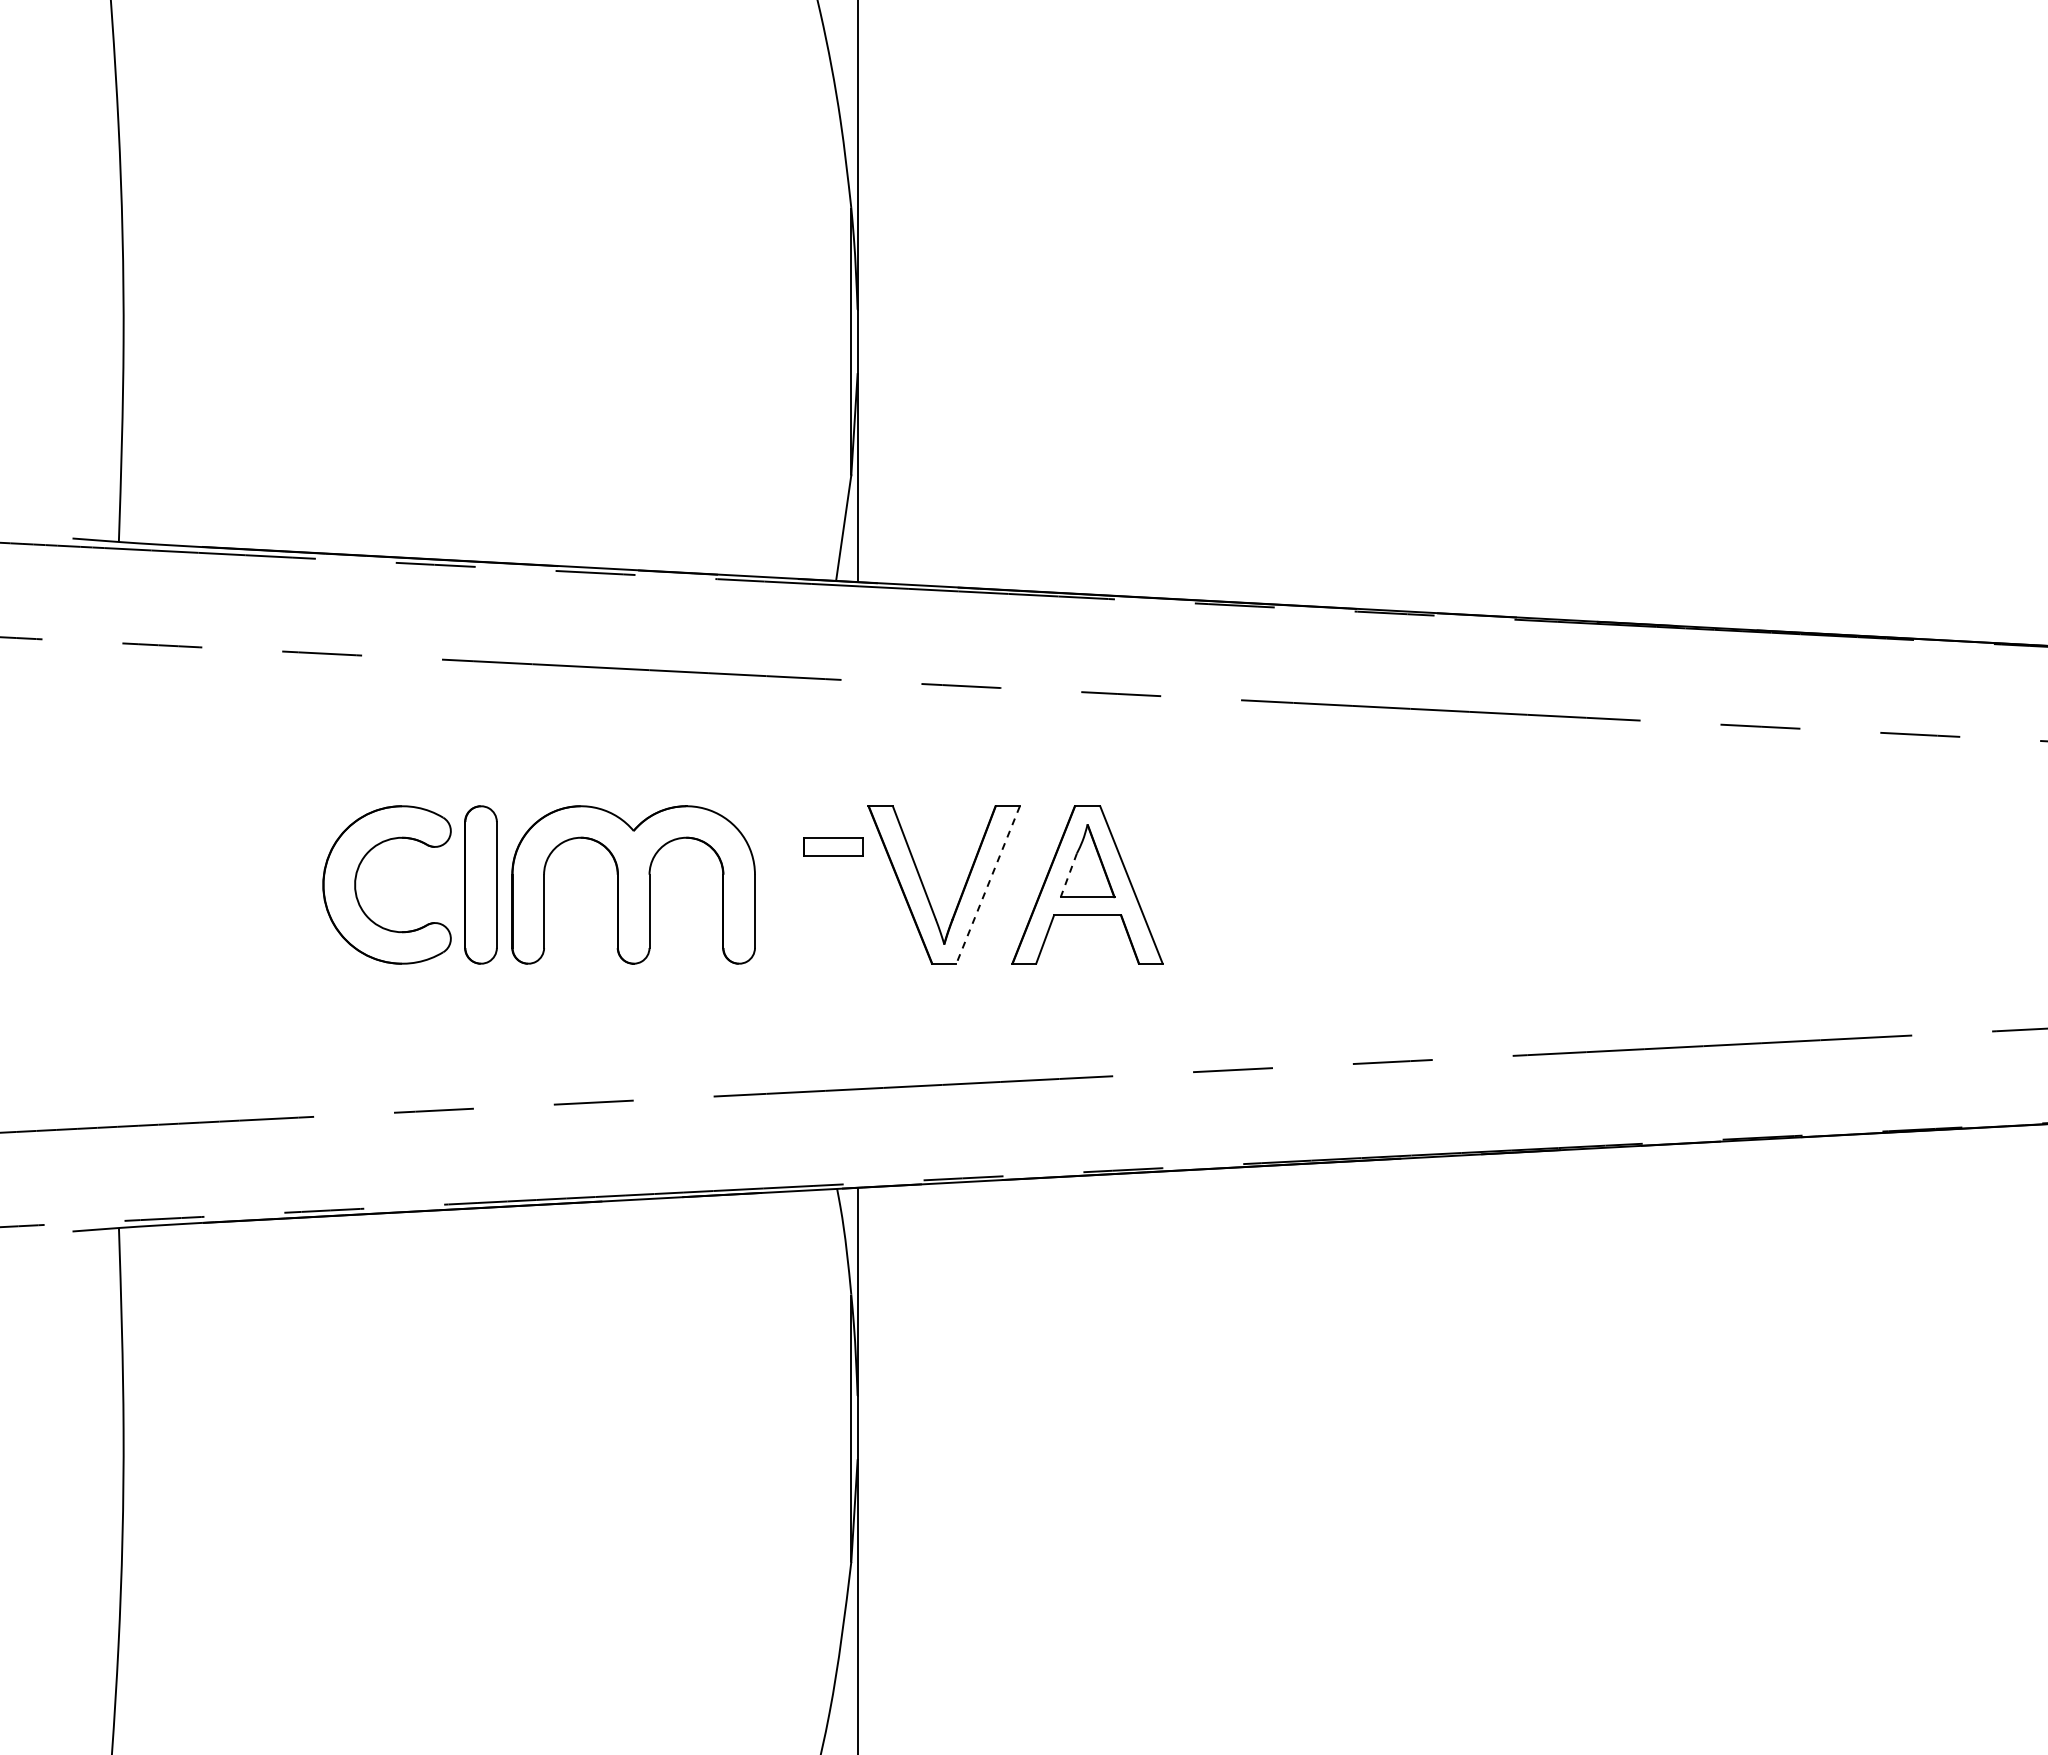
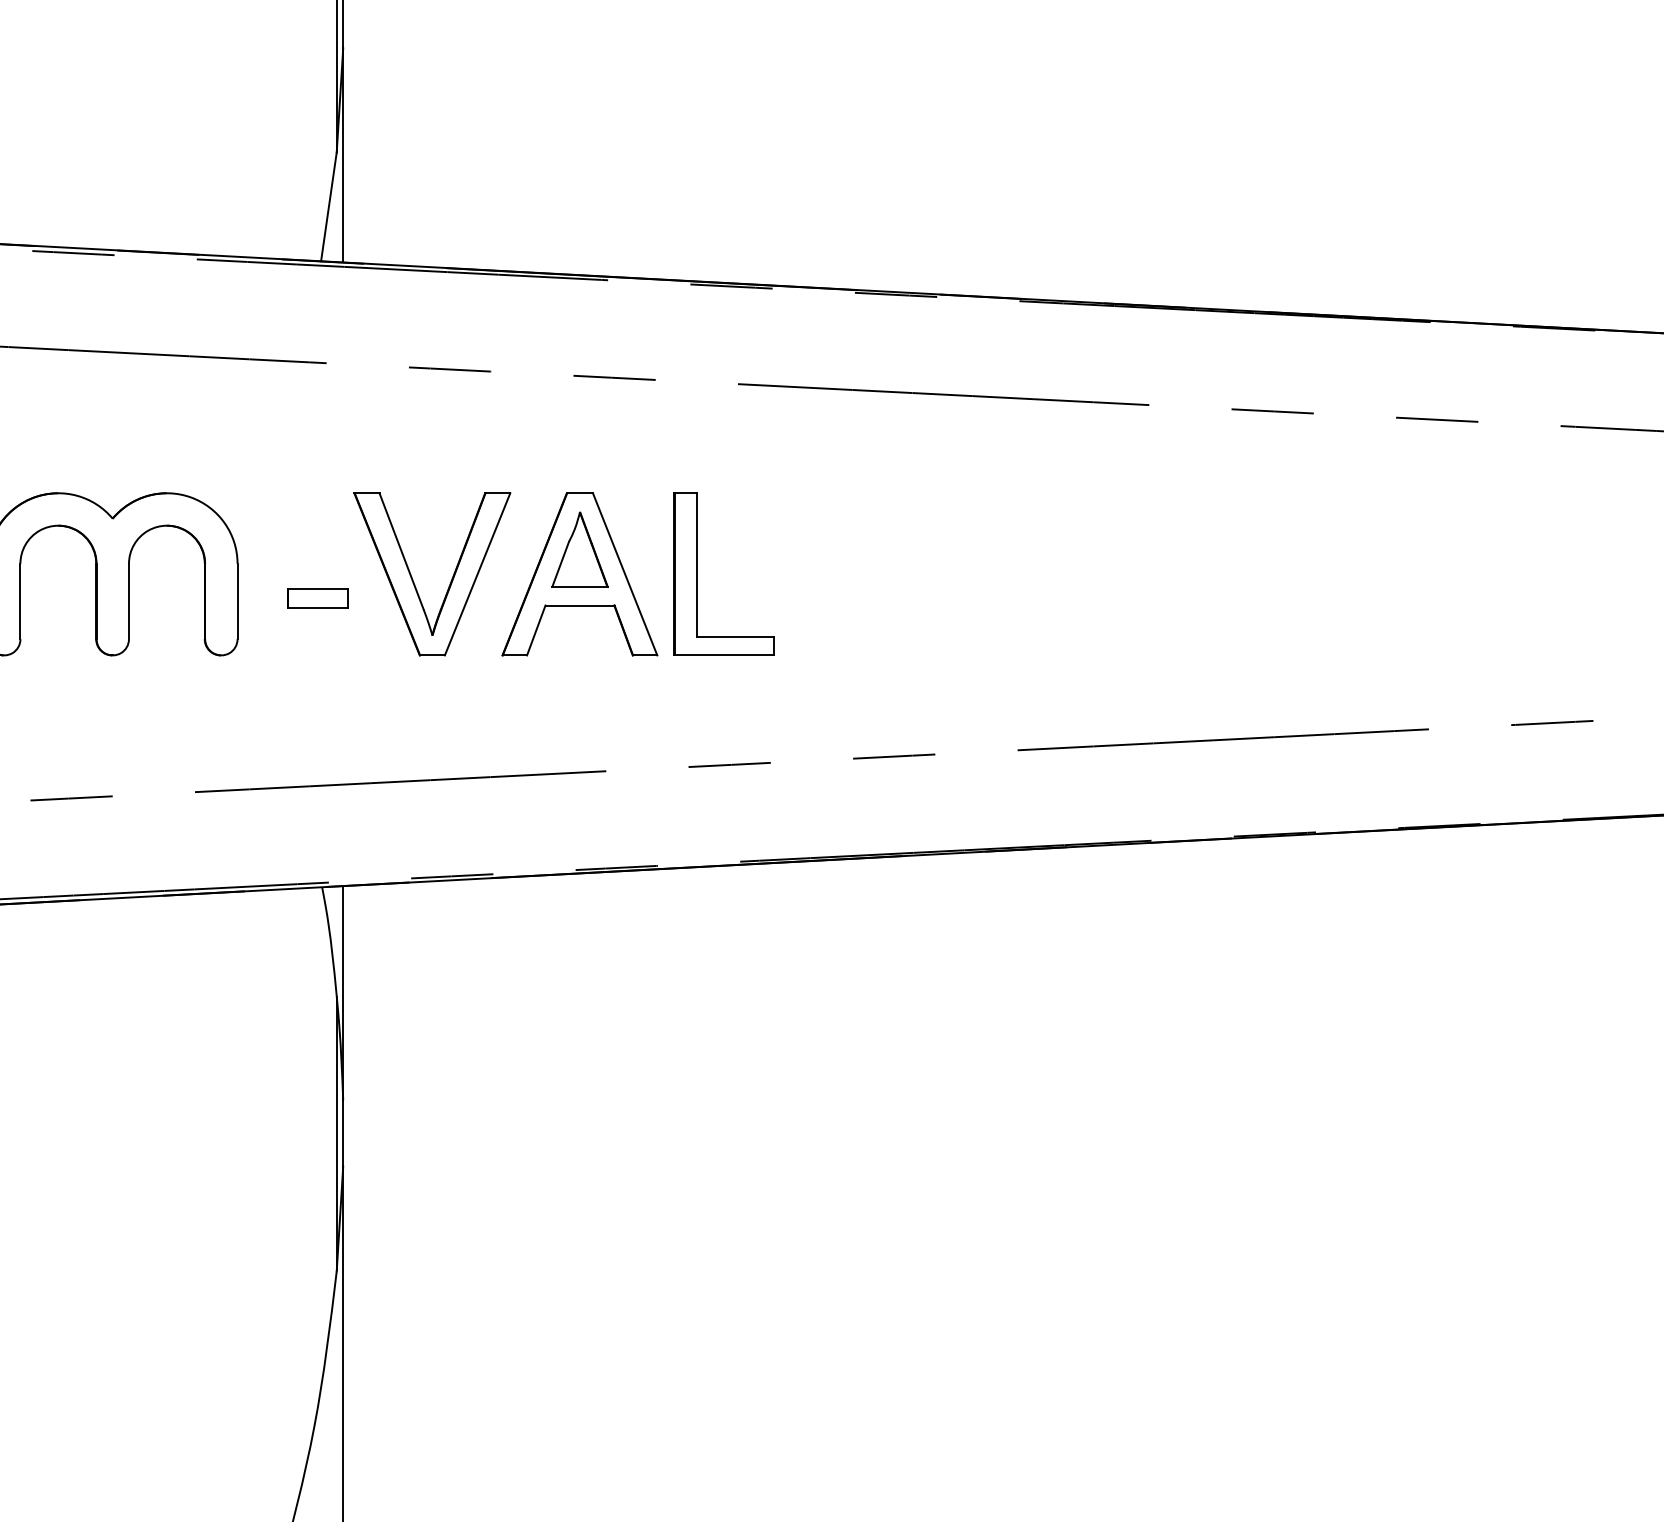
part: (833, 846) -> (318, 597), moved
line: (1068, 875) -> (560, 564), dashed -> solid
part: (1202, 884) -> (698, 573), added
line: (988, 885) -> (477, 574), dashed -> solid

